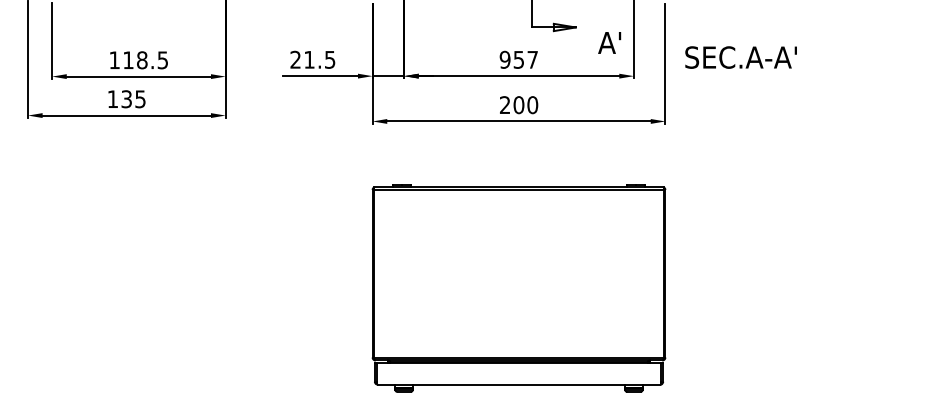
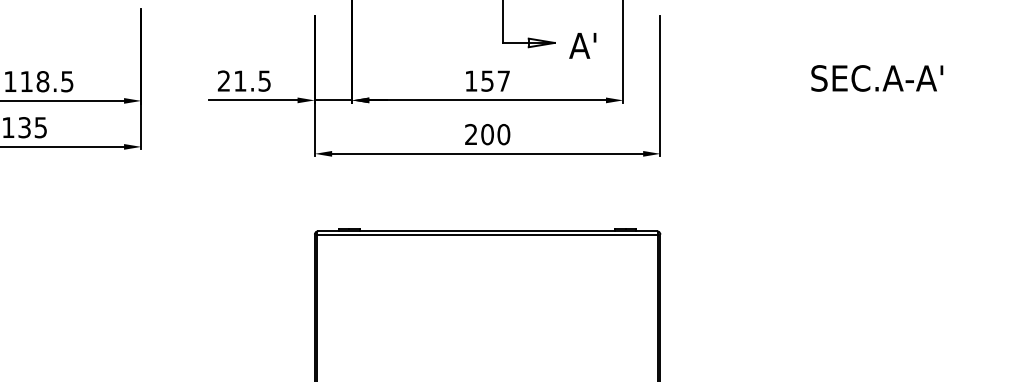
text: (609, 42) -> (582, 45), moved
text: (740, 57) -> (876, 78), moved
text: (504, 59) -> (470, 80), 957 -> 157

